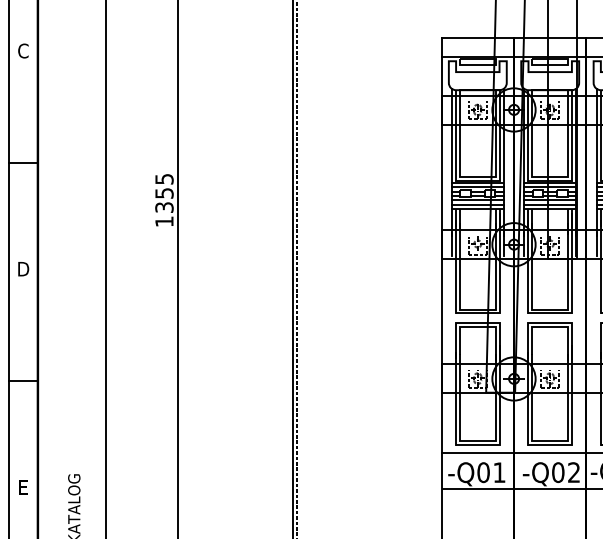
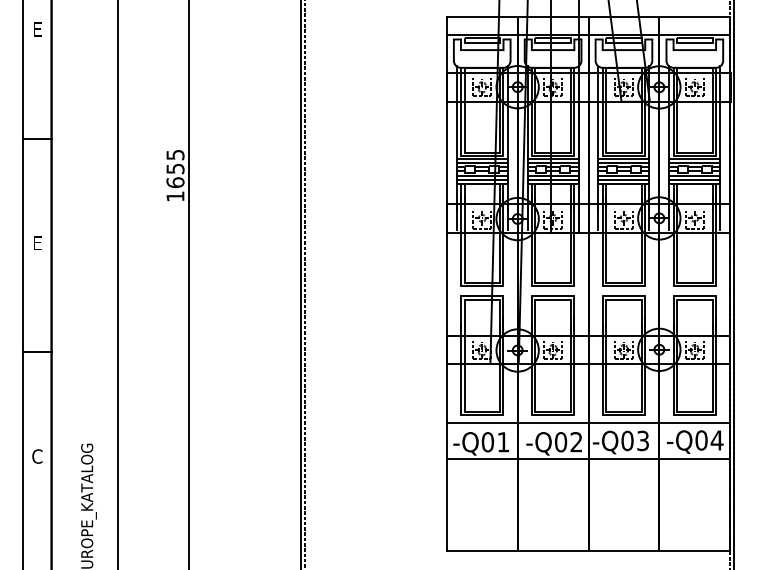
text: (23, 51) -> (37, 29), C -> E
text: (164, 207) -> (175, 182), 1355 -> 1655
text: (23, 269) -> (37, 243), D -> E
text: (23, 487) -> (37, 456), E -> C

